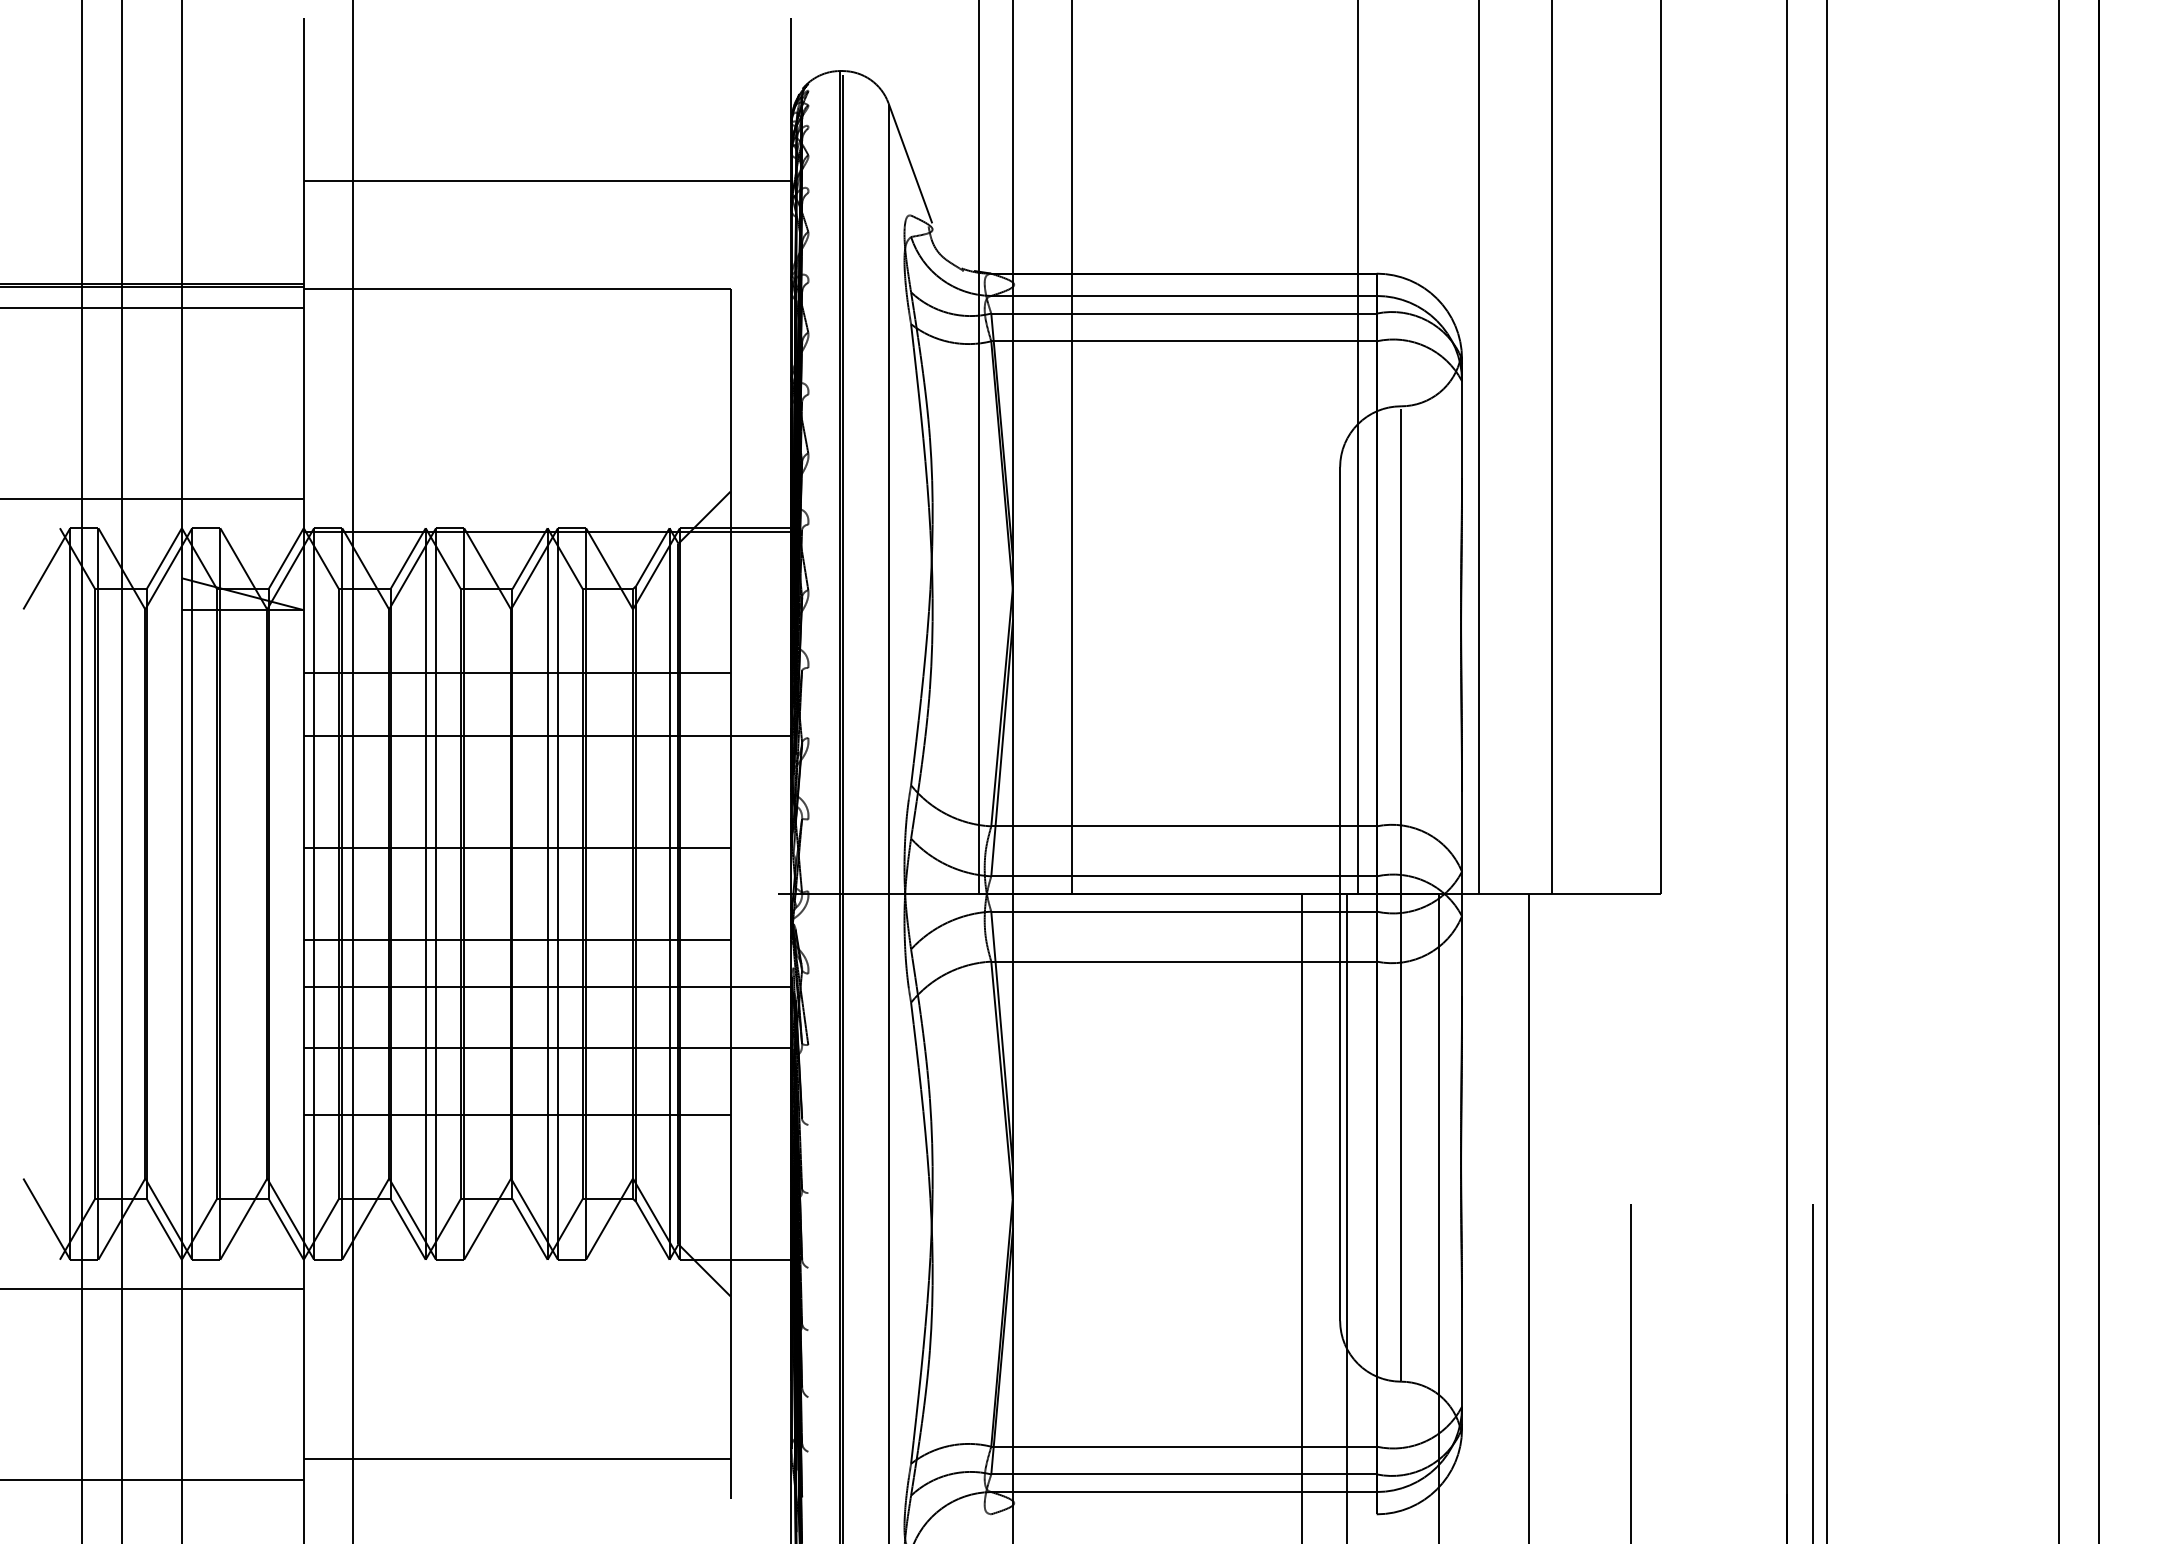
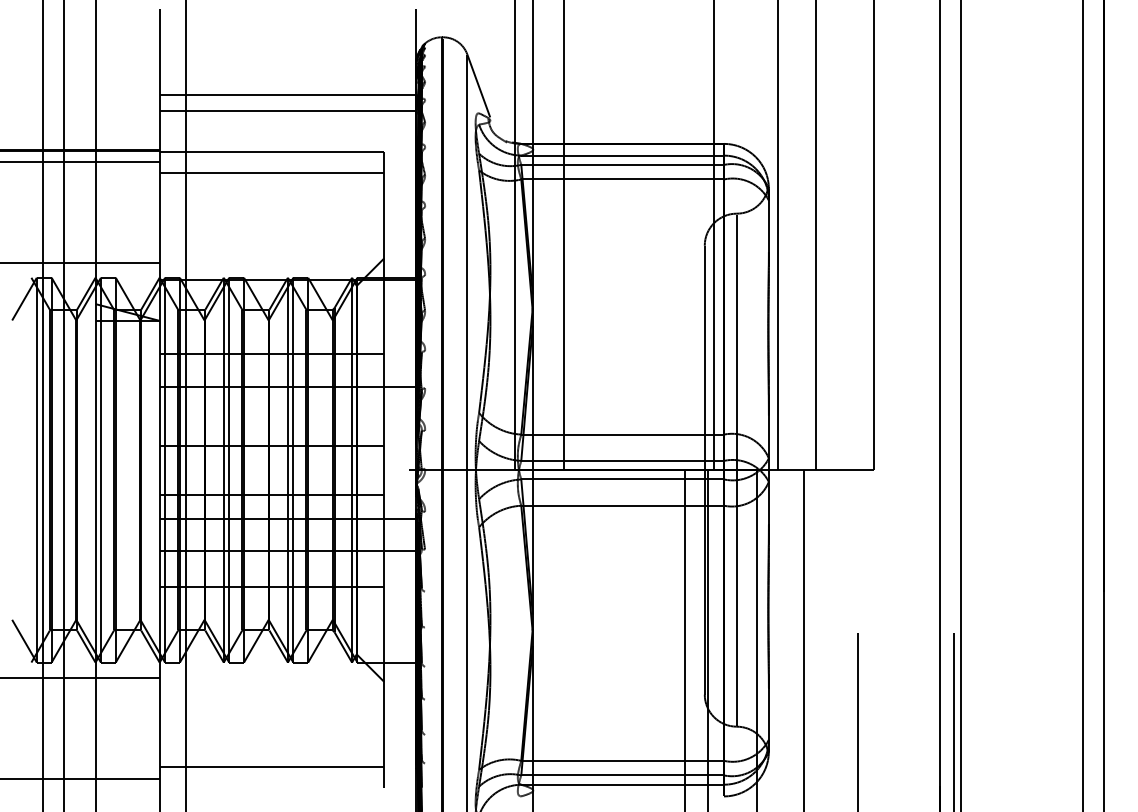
line: (546, 212) -> (287, 111), added
line: (516, 329) -> (271, 173), added

